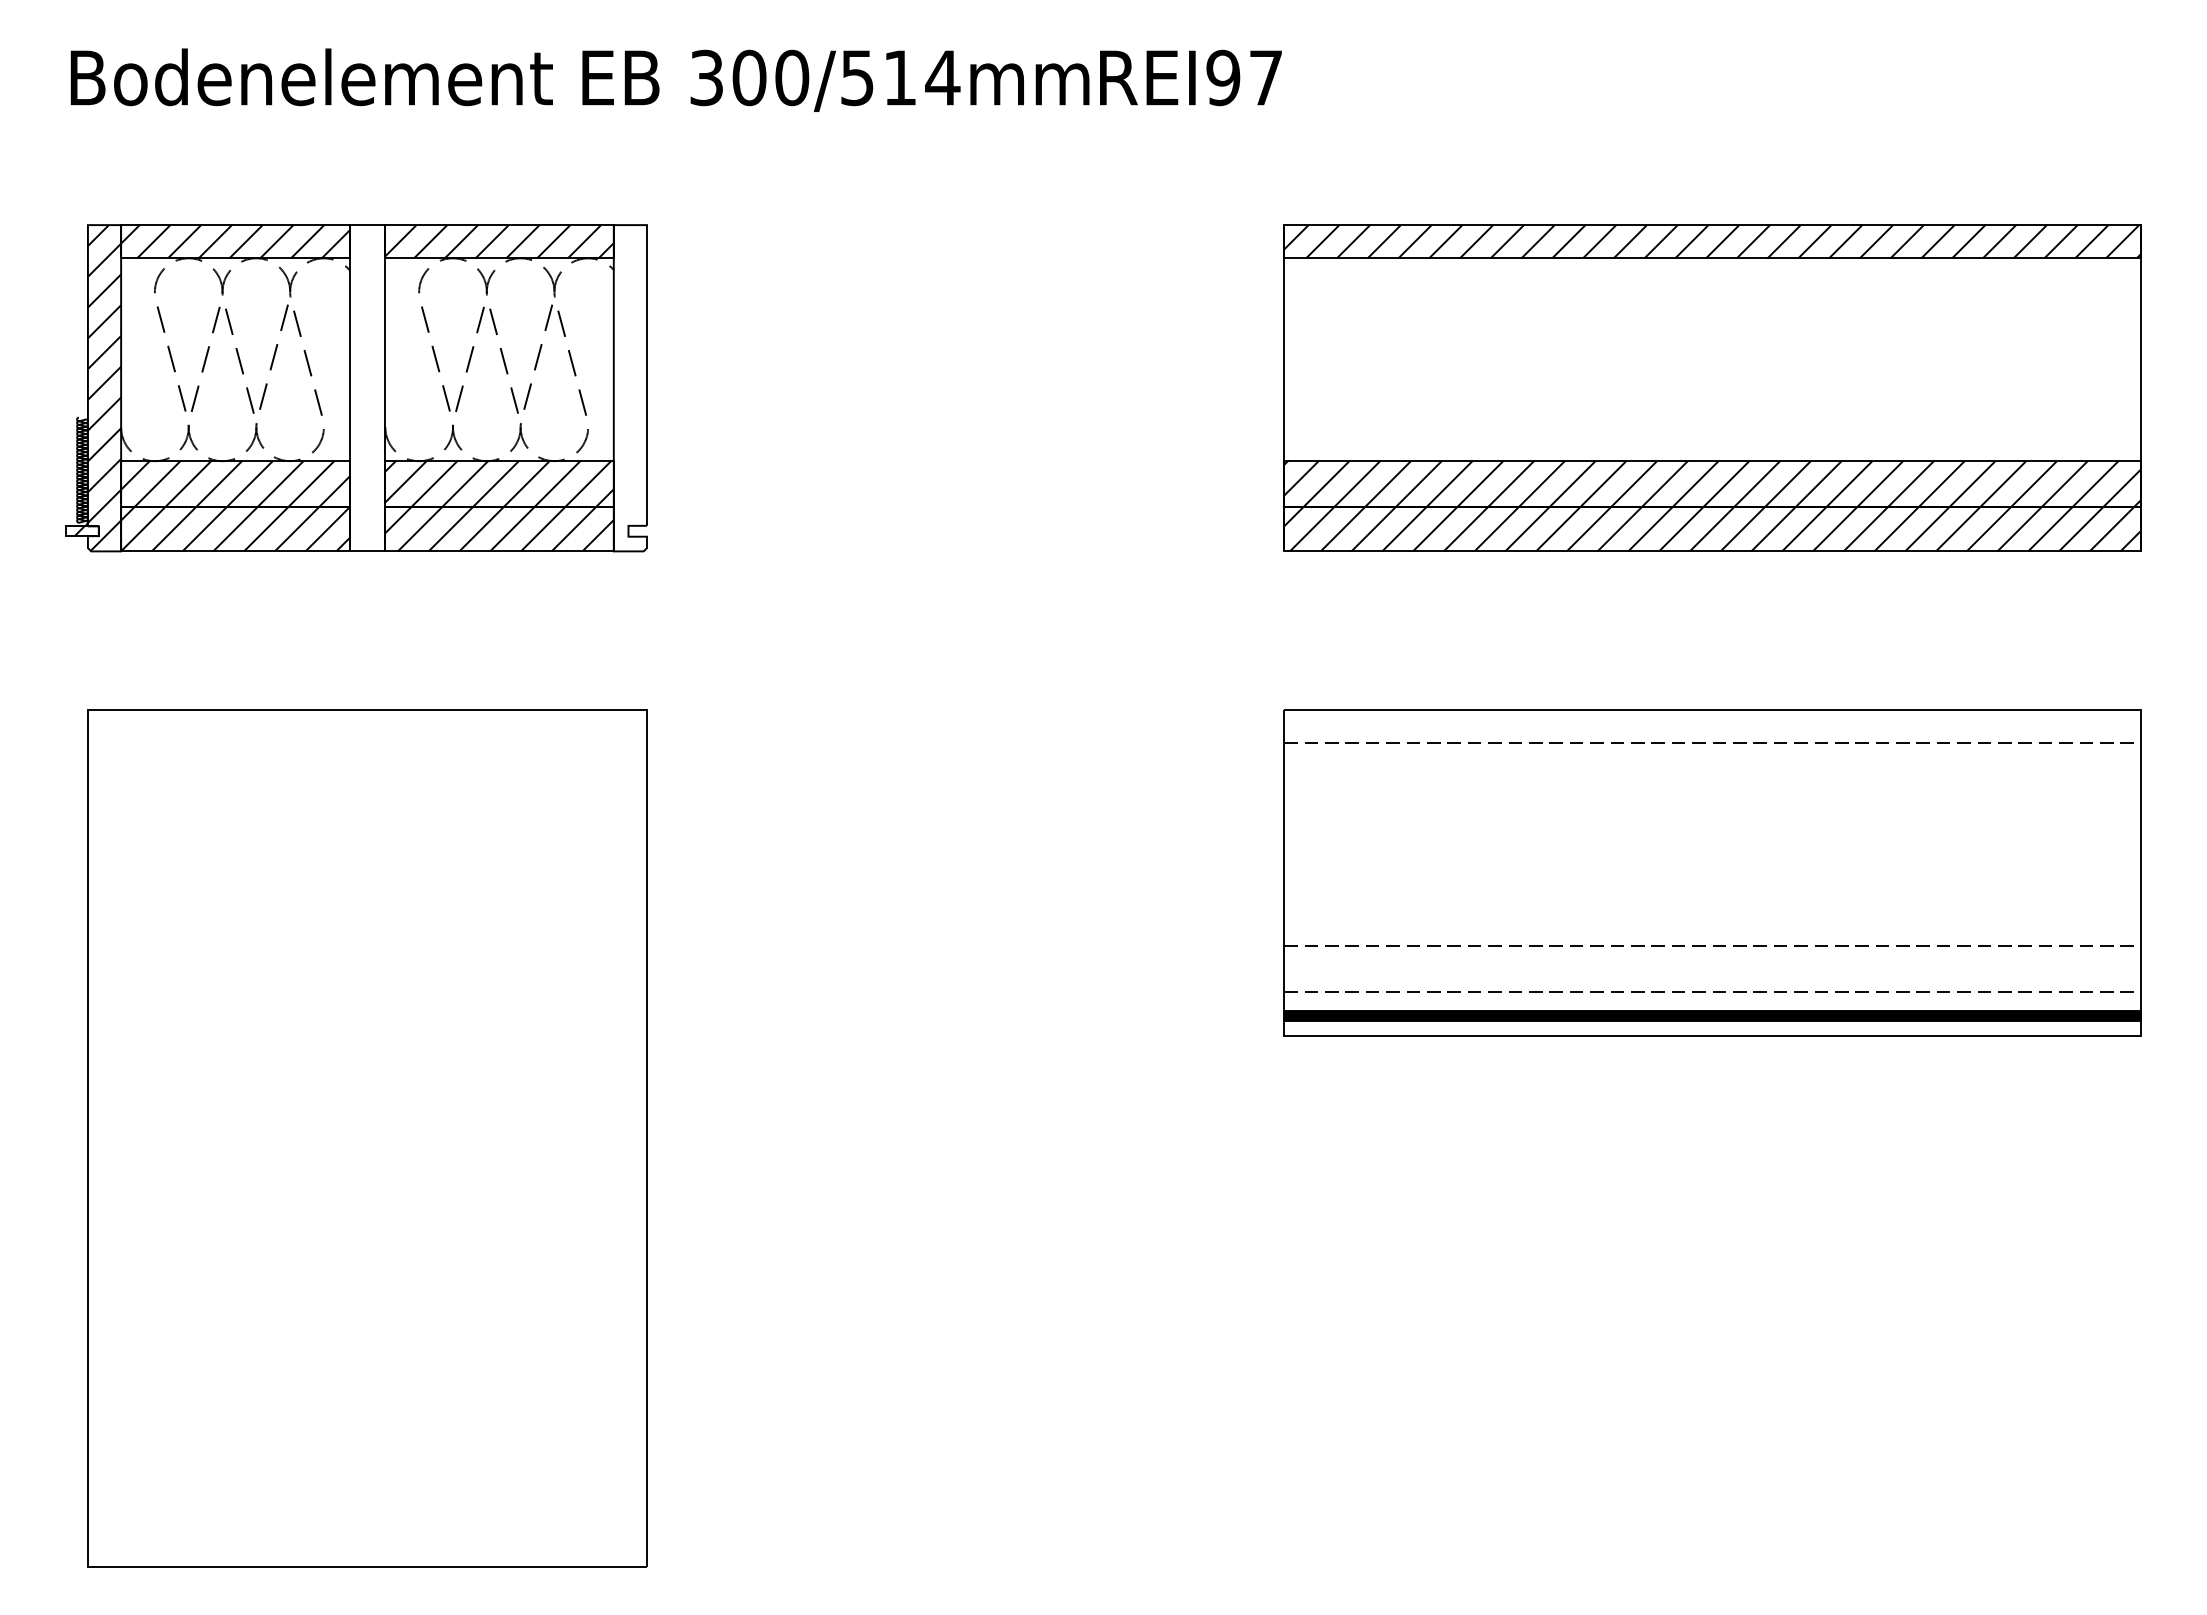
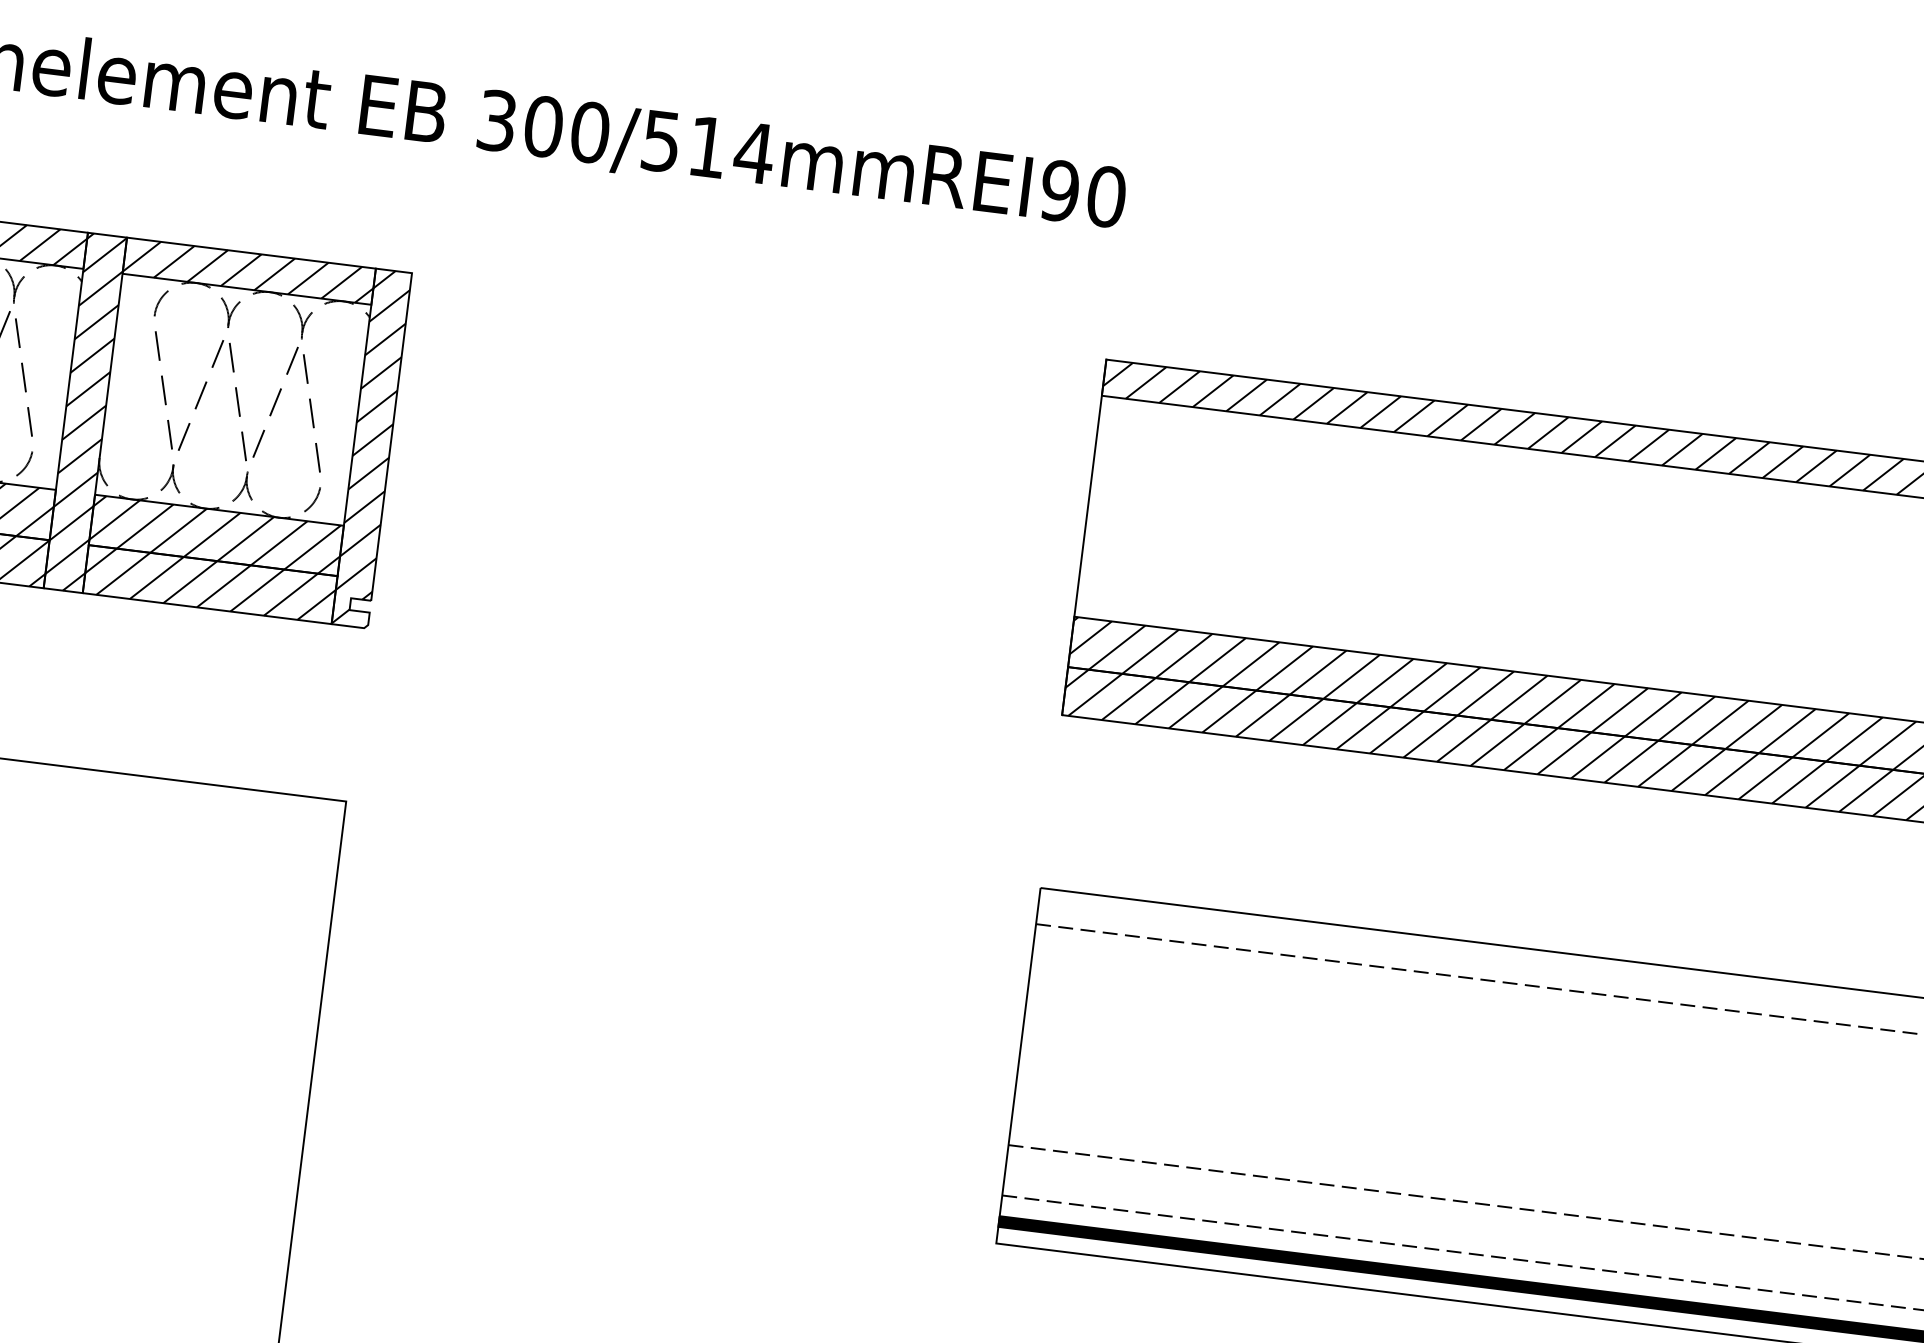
text: (1266, 77) -> (1107, 196), REI97 -> REI90
hatch: (629, 387) -> (370, 447), added
hatch: (367, 388) -> (85, 413), added

